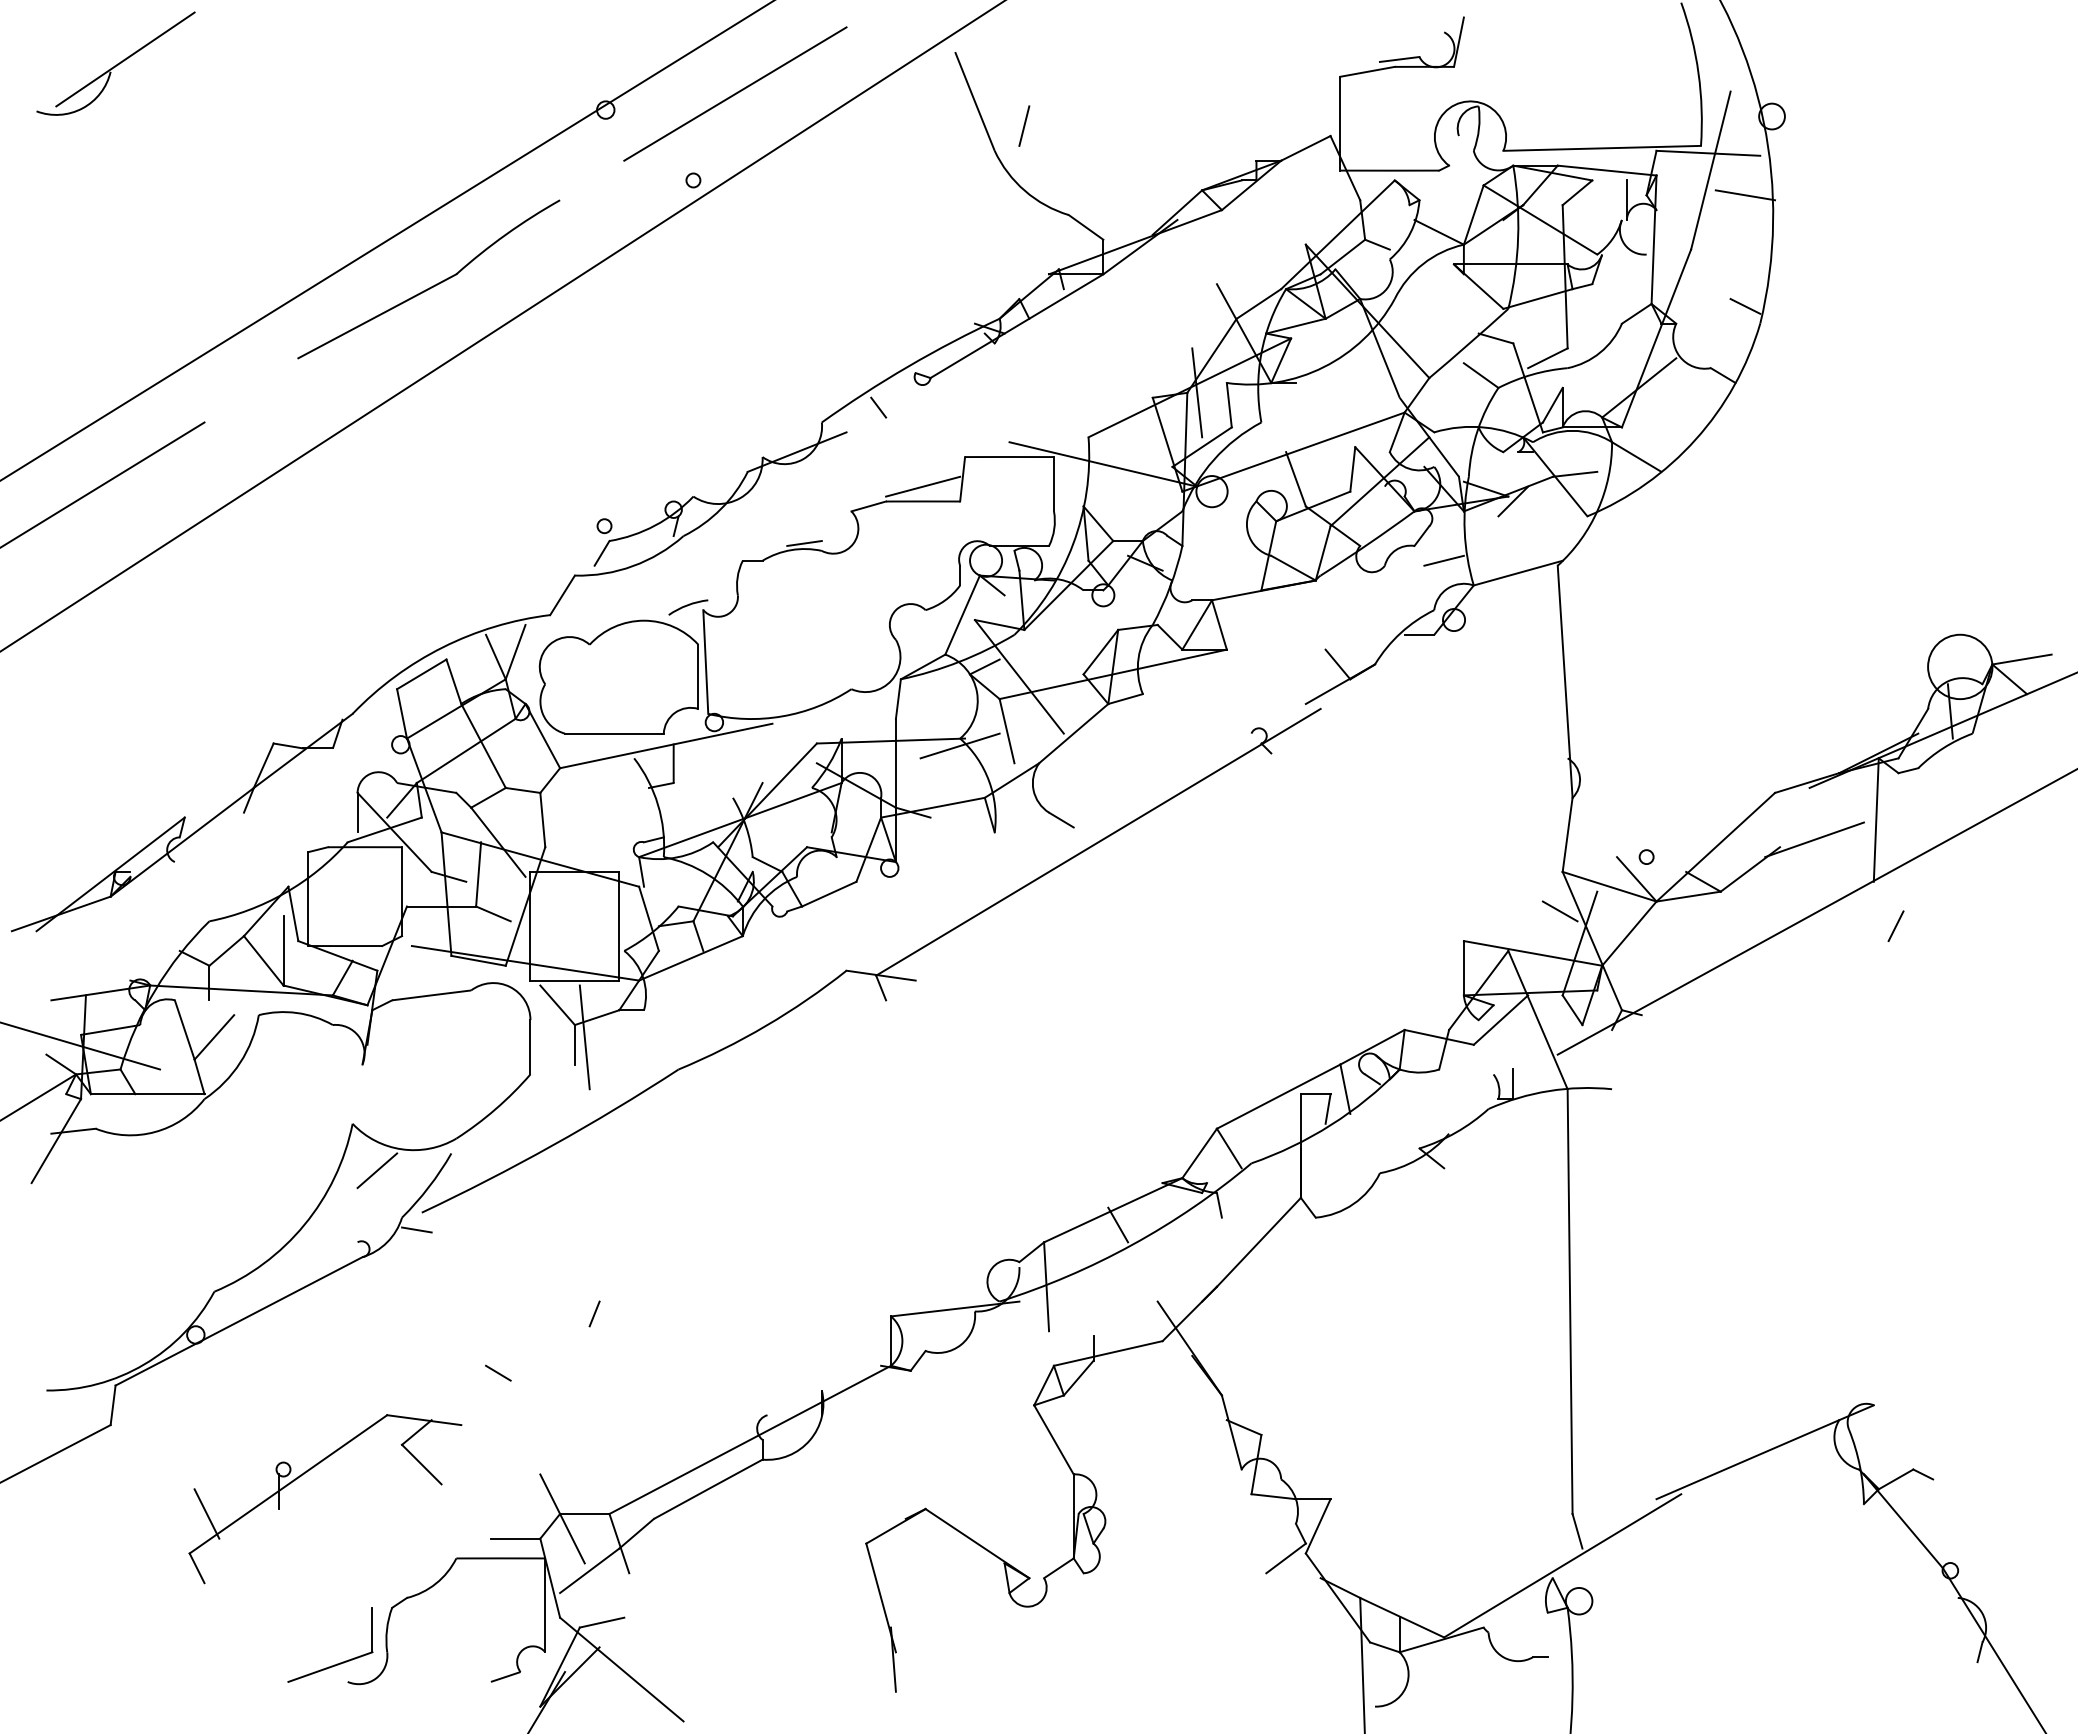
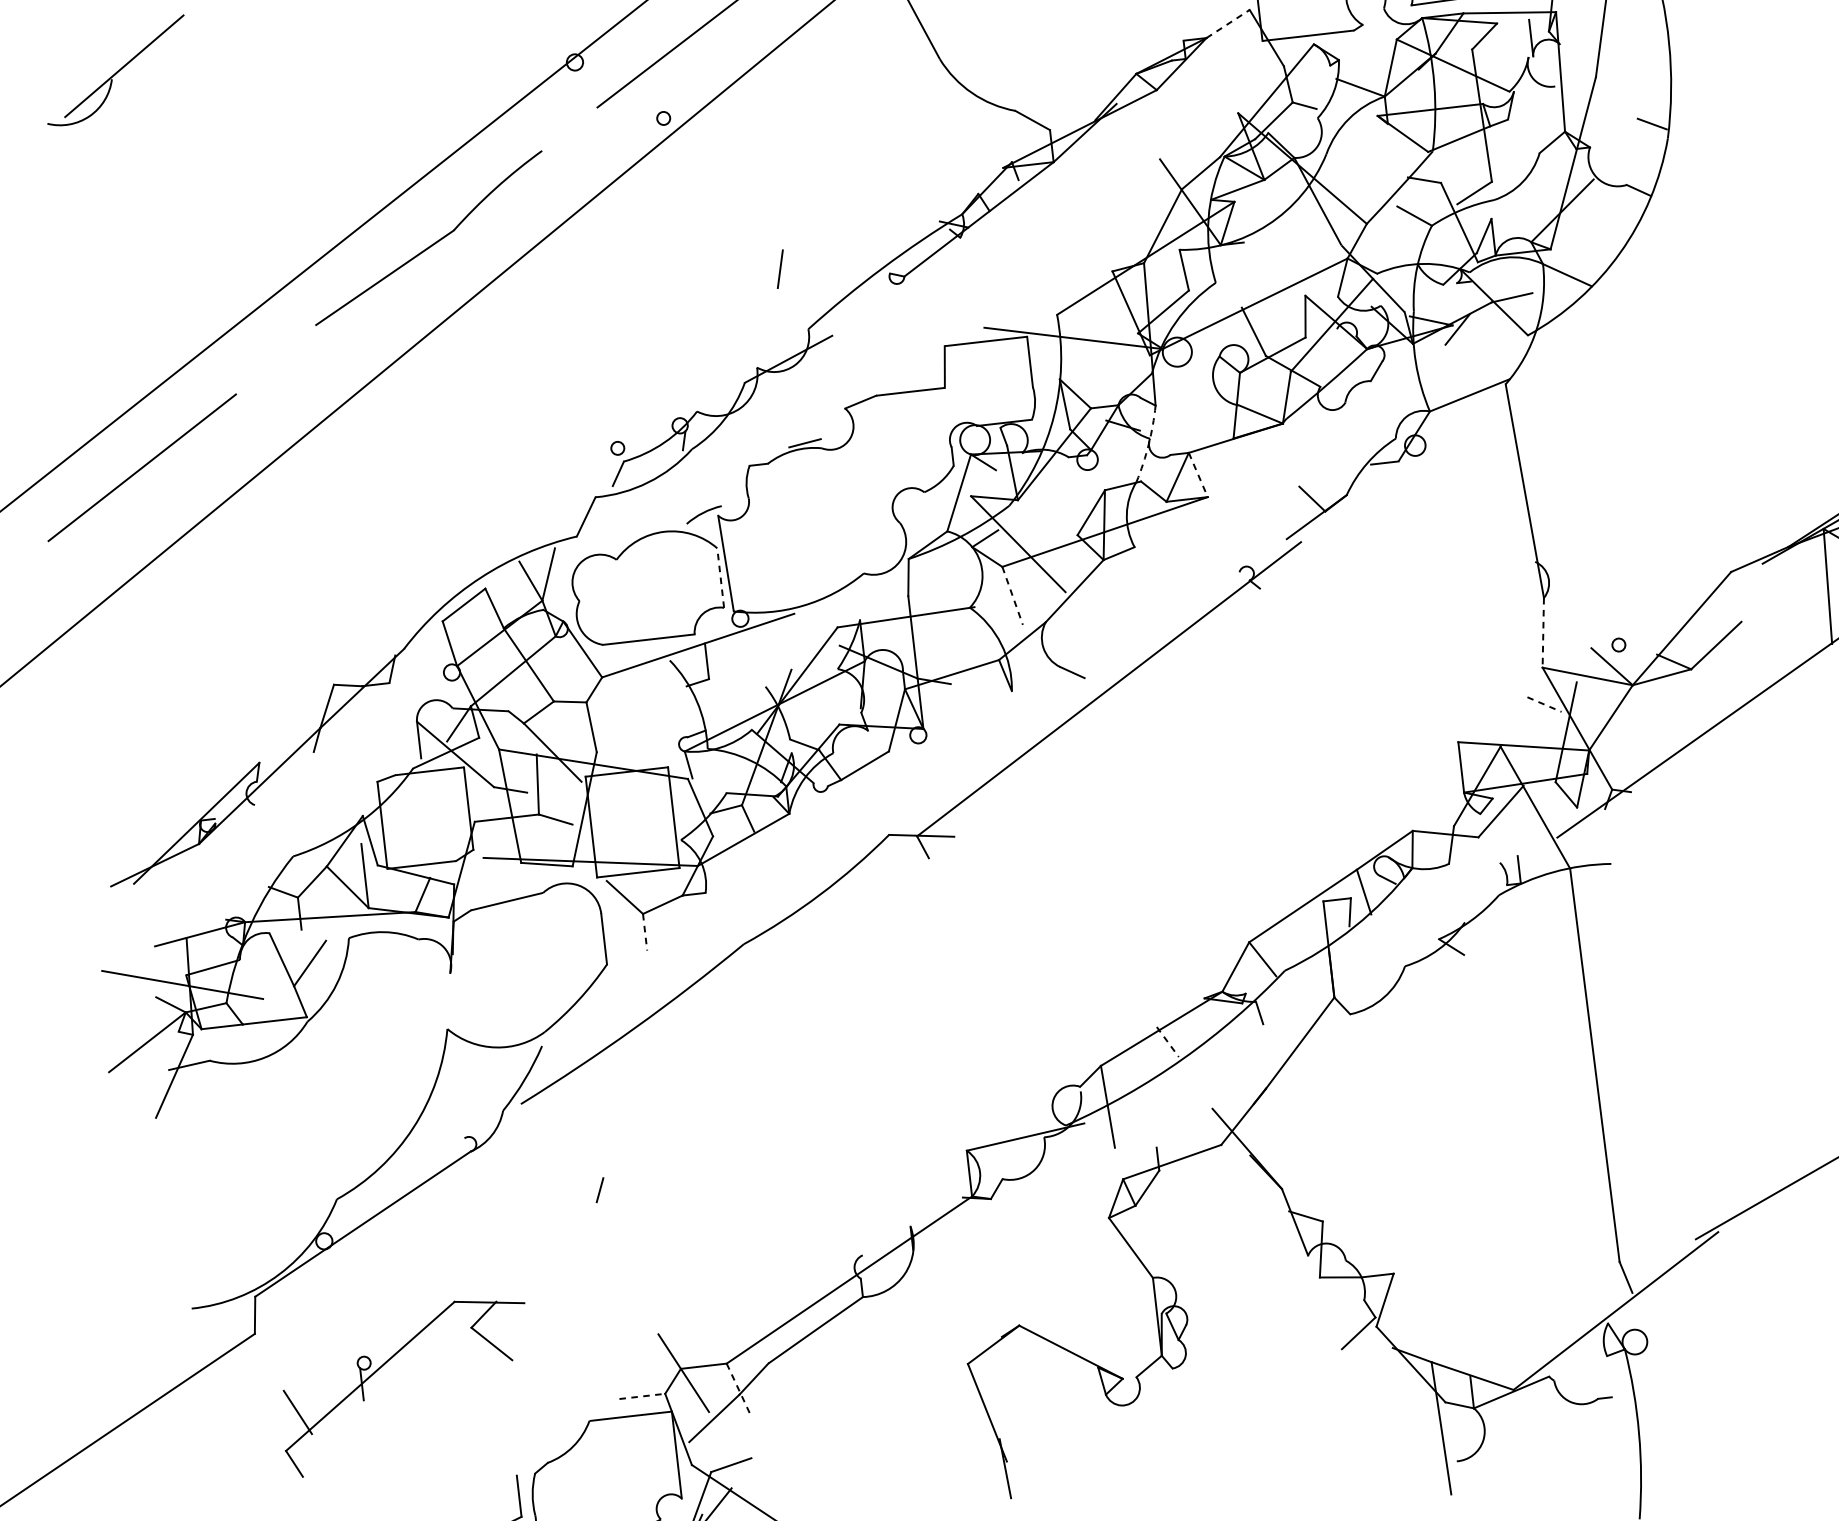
line: (1024, 125) -> (780, 268), moved
line: (1305, 148) -> (1227, 24), solid -> dashed
line: (1745, 195) -> (1640, 21), removed
line: (1197, 392) -> (1153, 261), removed
line: (878, 407) -> (859, 309), removed
line: (923, 486) -> (909, 377), removed
line: (1443, 560) -> (1399, 391), removed
arc: (1170, 586) -> (1148, 444), solid -> dashed
line: (1219, 624) -> (1198, 474), solid -> dashed
line: (698, 676) -> (720, 577), solid -> dashed
line: (1007, 731) -> (1013, 596), solid -> dashed
line: (959, 745) -> (970, 614), removed
line: (1567, 835) -> (1543, 633), solid -> dashed
line: (1814, 839) -> (1772, 611), removed
line: (1560, 911) -> (1544, 704), solid -> dashed
line: (584, 1037) -> (653, 924), removed
line: (574, 1044) -> (644, 932), solid -> dashed
line: (377, 1170) -> (475, 1069), removed
line: (1118, 1225) -> (1168, 1042), solid -> dashed
line: (416, 1229) -> (517, 1120), removed
line: (594, 1313) -> (599, 1189), moved
line: (498, 1372) -> (608, 1244), removed
part: (307, 1472) -> (386, 1363), moved
line: (515, 1538) -> (642, 1396), solid -> dashed
line: (619, 1544) -> (739, 1390), solid -> dashed

